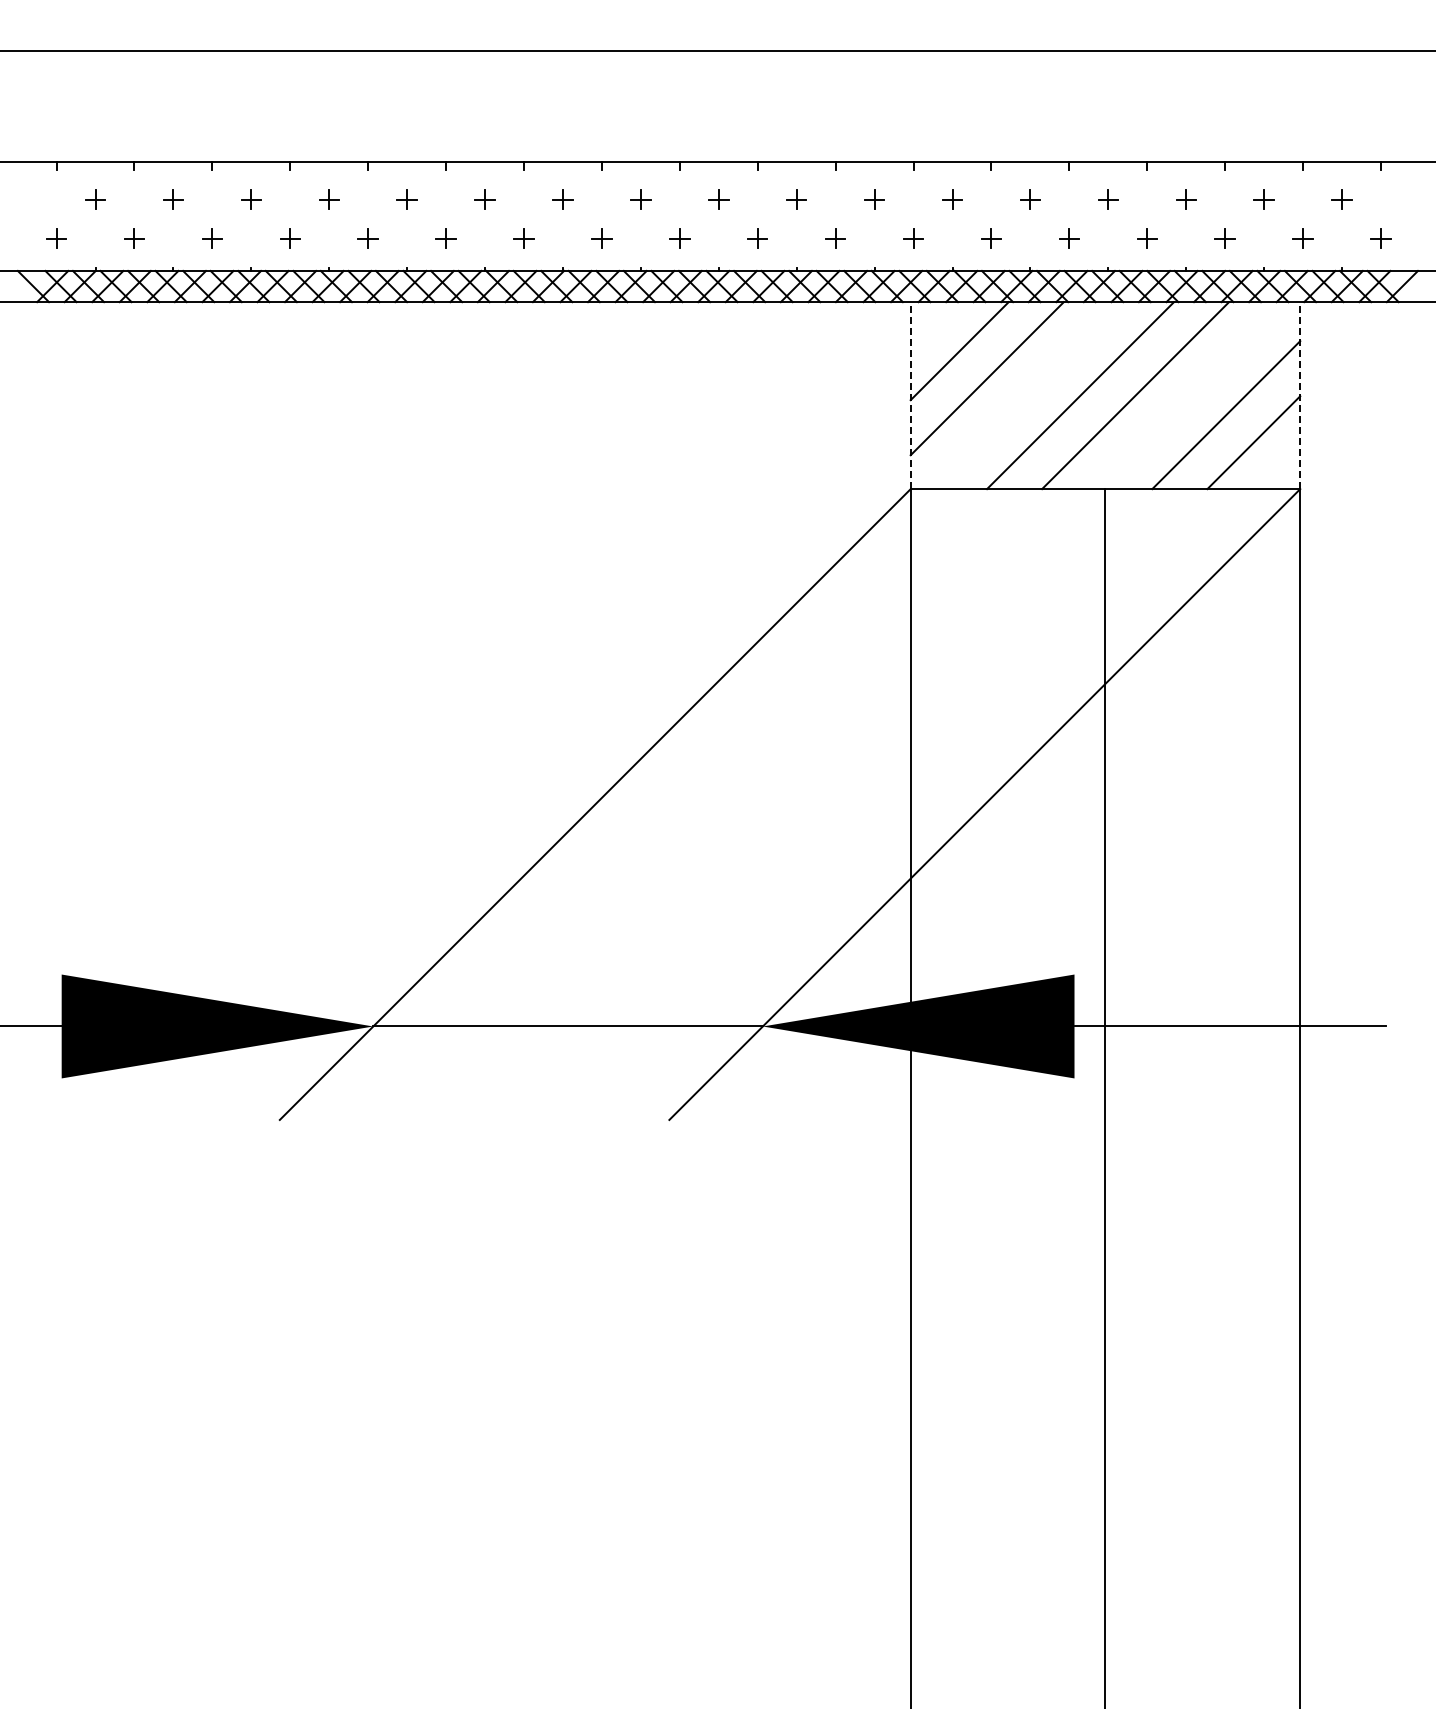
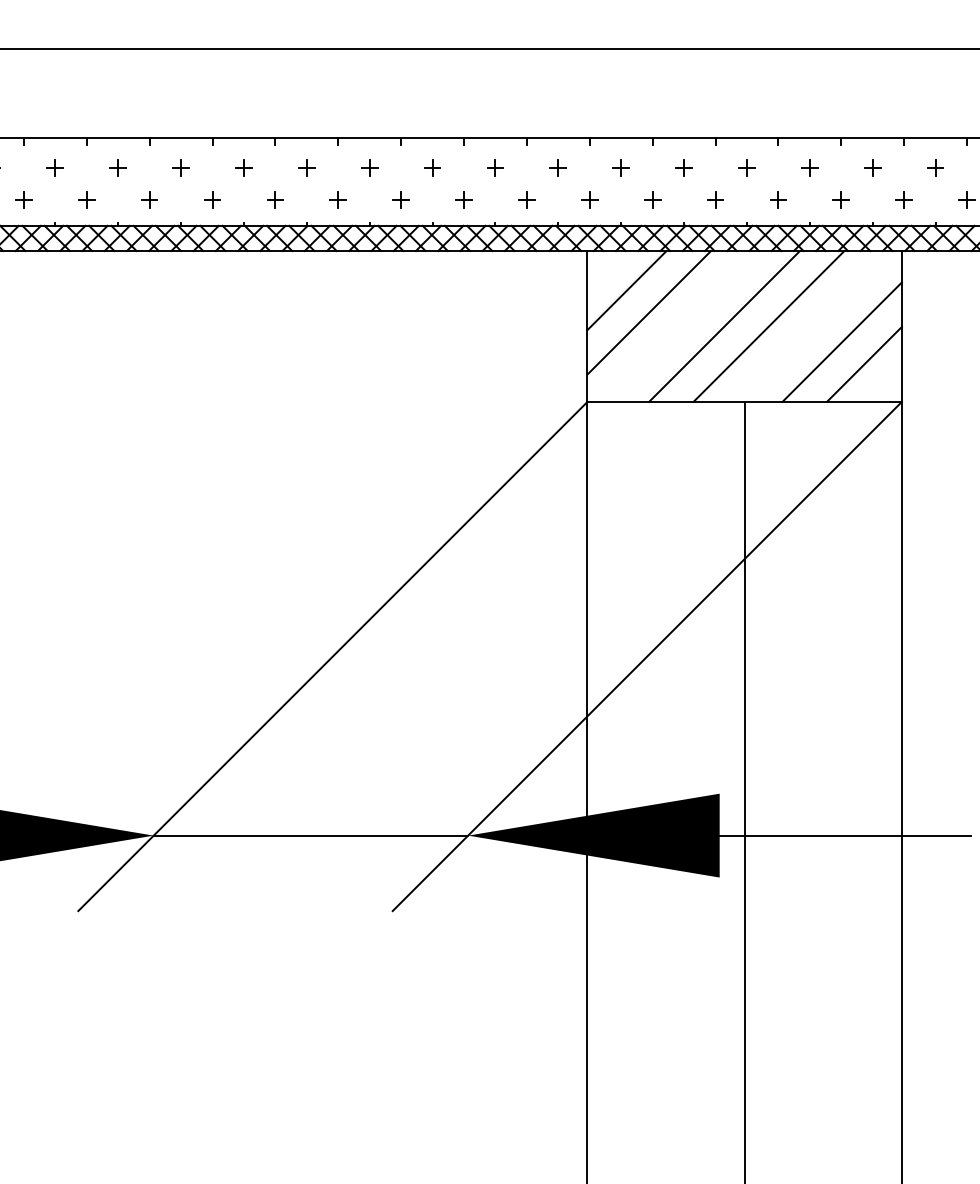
line: (910, 395) -> (587, 326), dashed -> solid
line: (1300, 395) -> (902, 326), dashed -> solid

